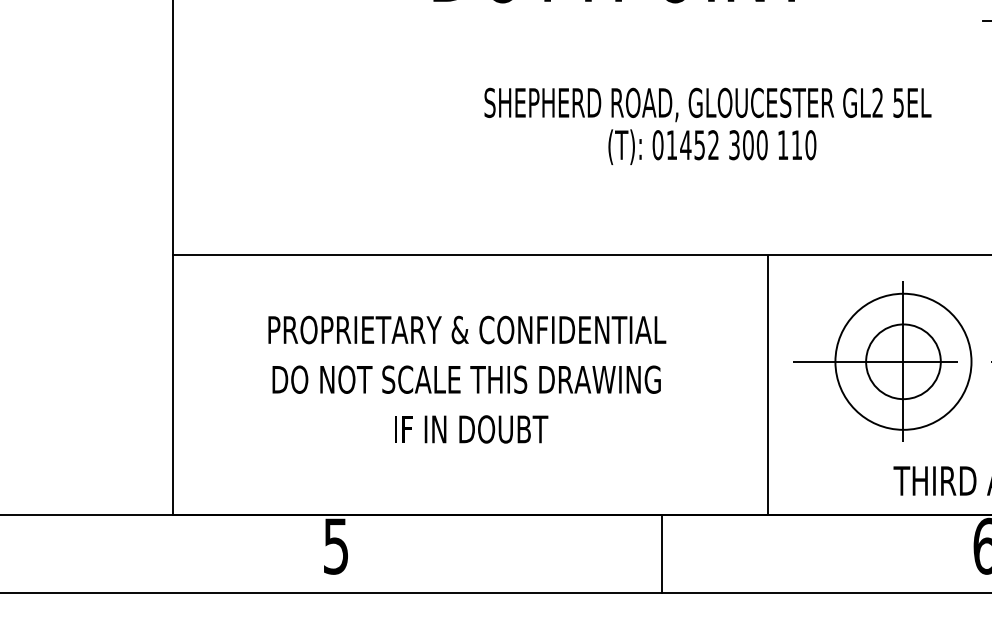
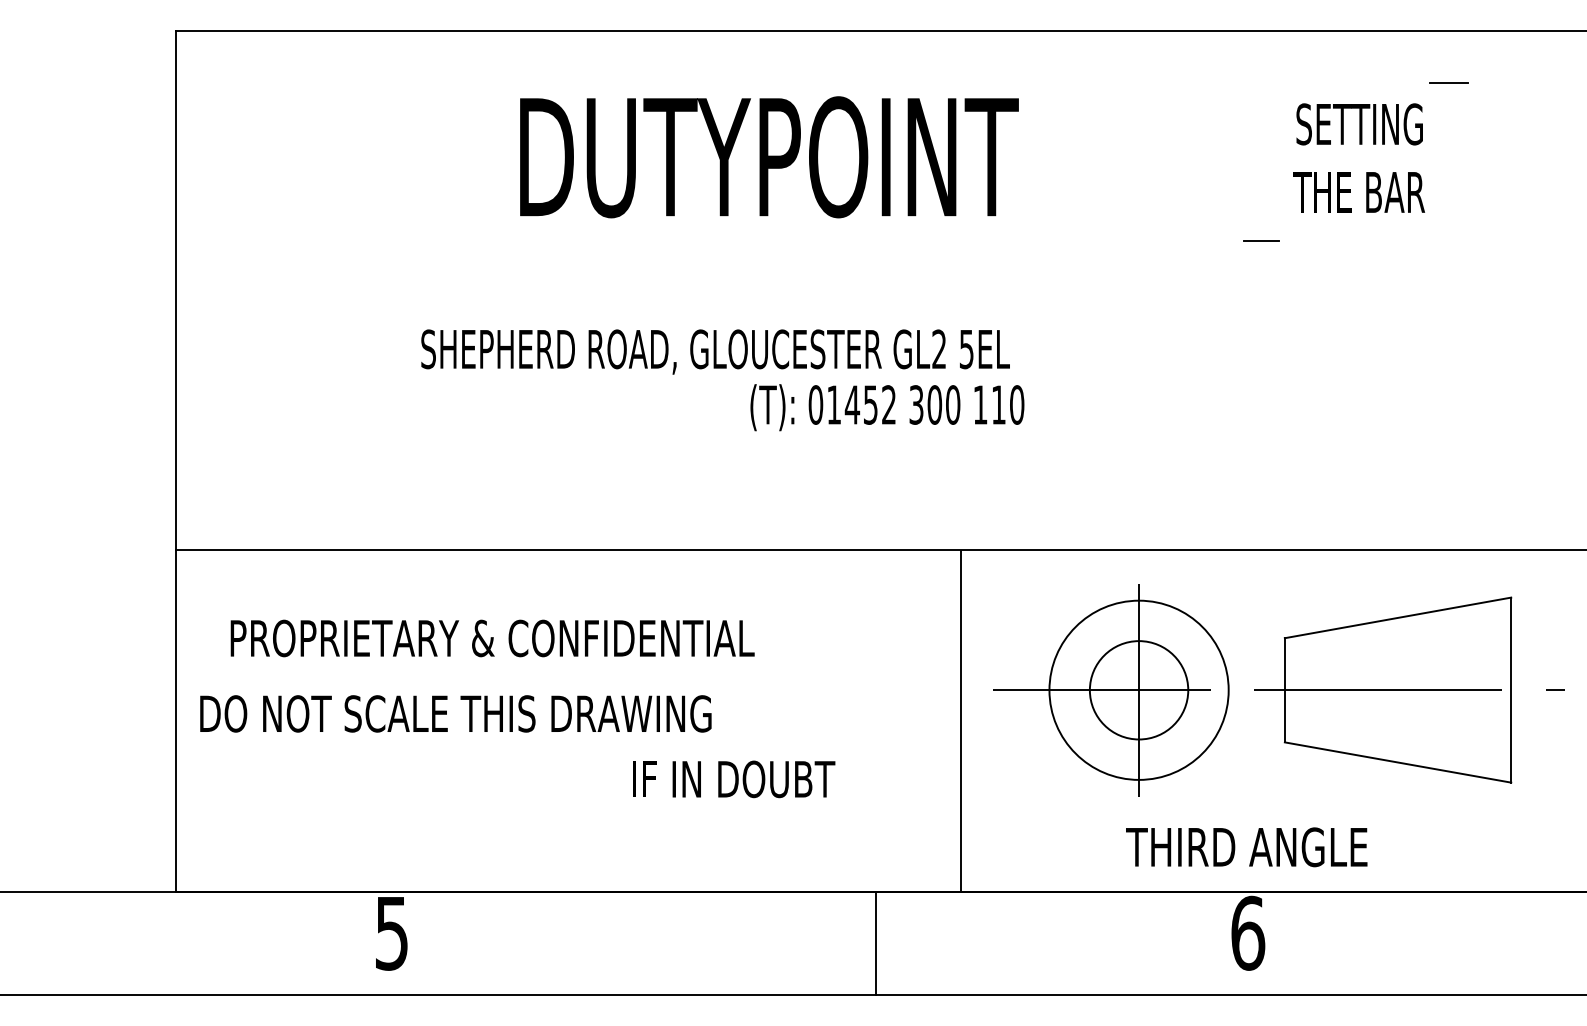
text: (707, 104) -> (715, 351), moved
text: (467, 330) -> (492, 638), moved
text: (466, 379) -> (455, 713), moved
text: (471, 429) -> (734, 779), moved
line: (661, 554) -> (875, 943), moved

